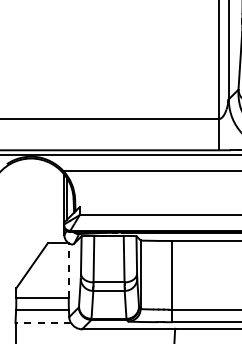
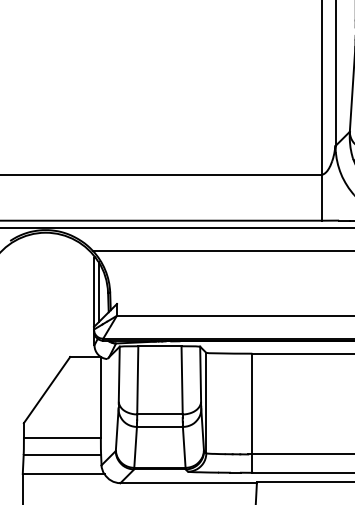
line: (68, 270) -> (100, 396), dashed -> solid
line: (43, 323) -> (63, 474), dashed -> solid

